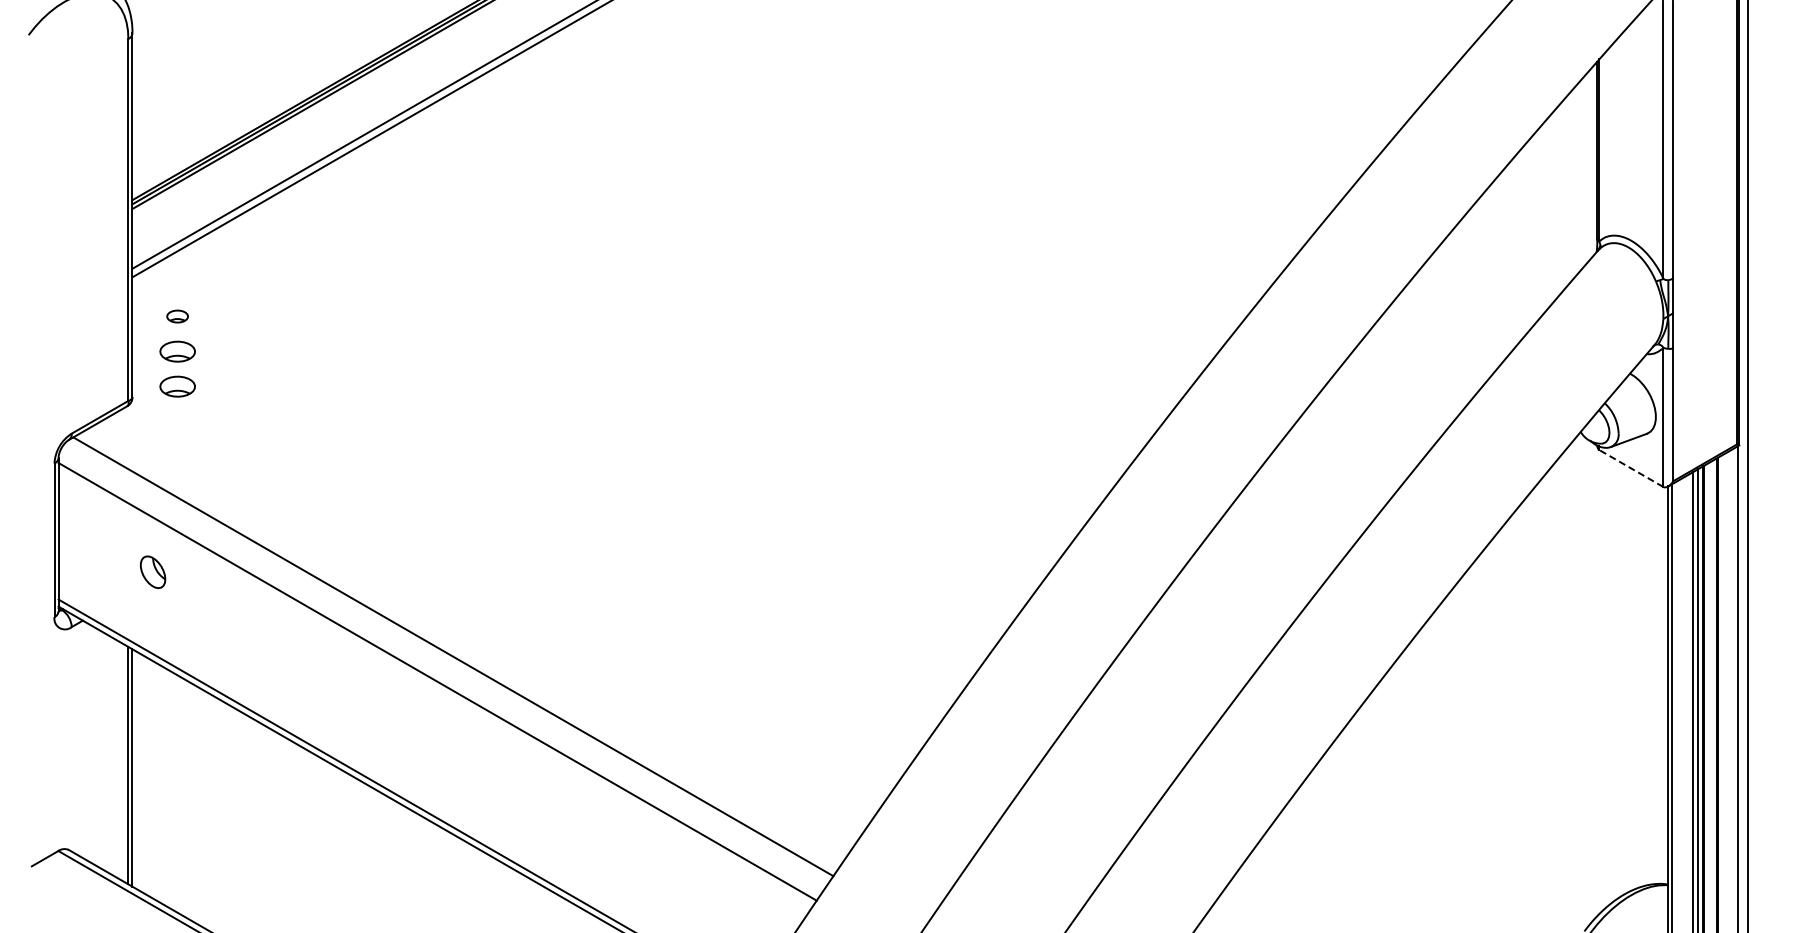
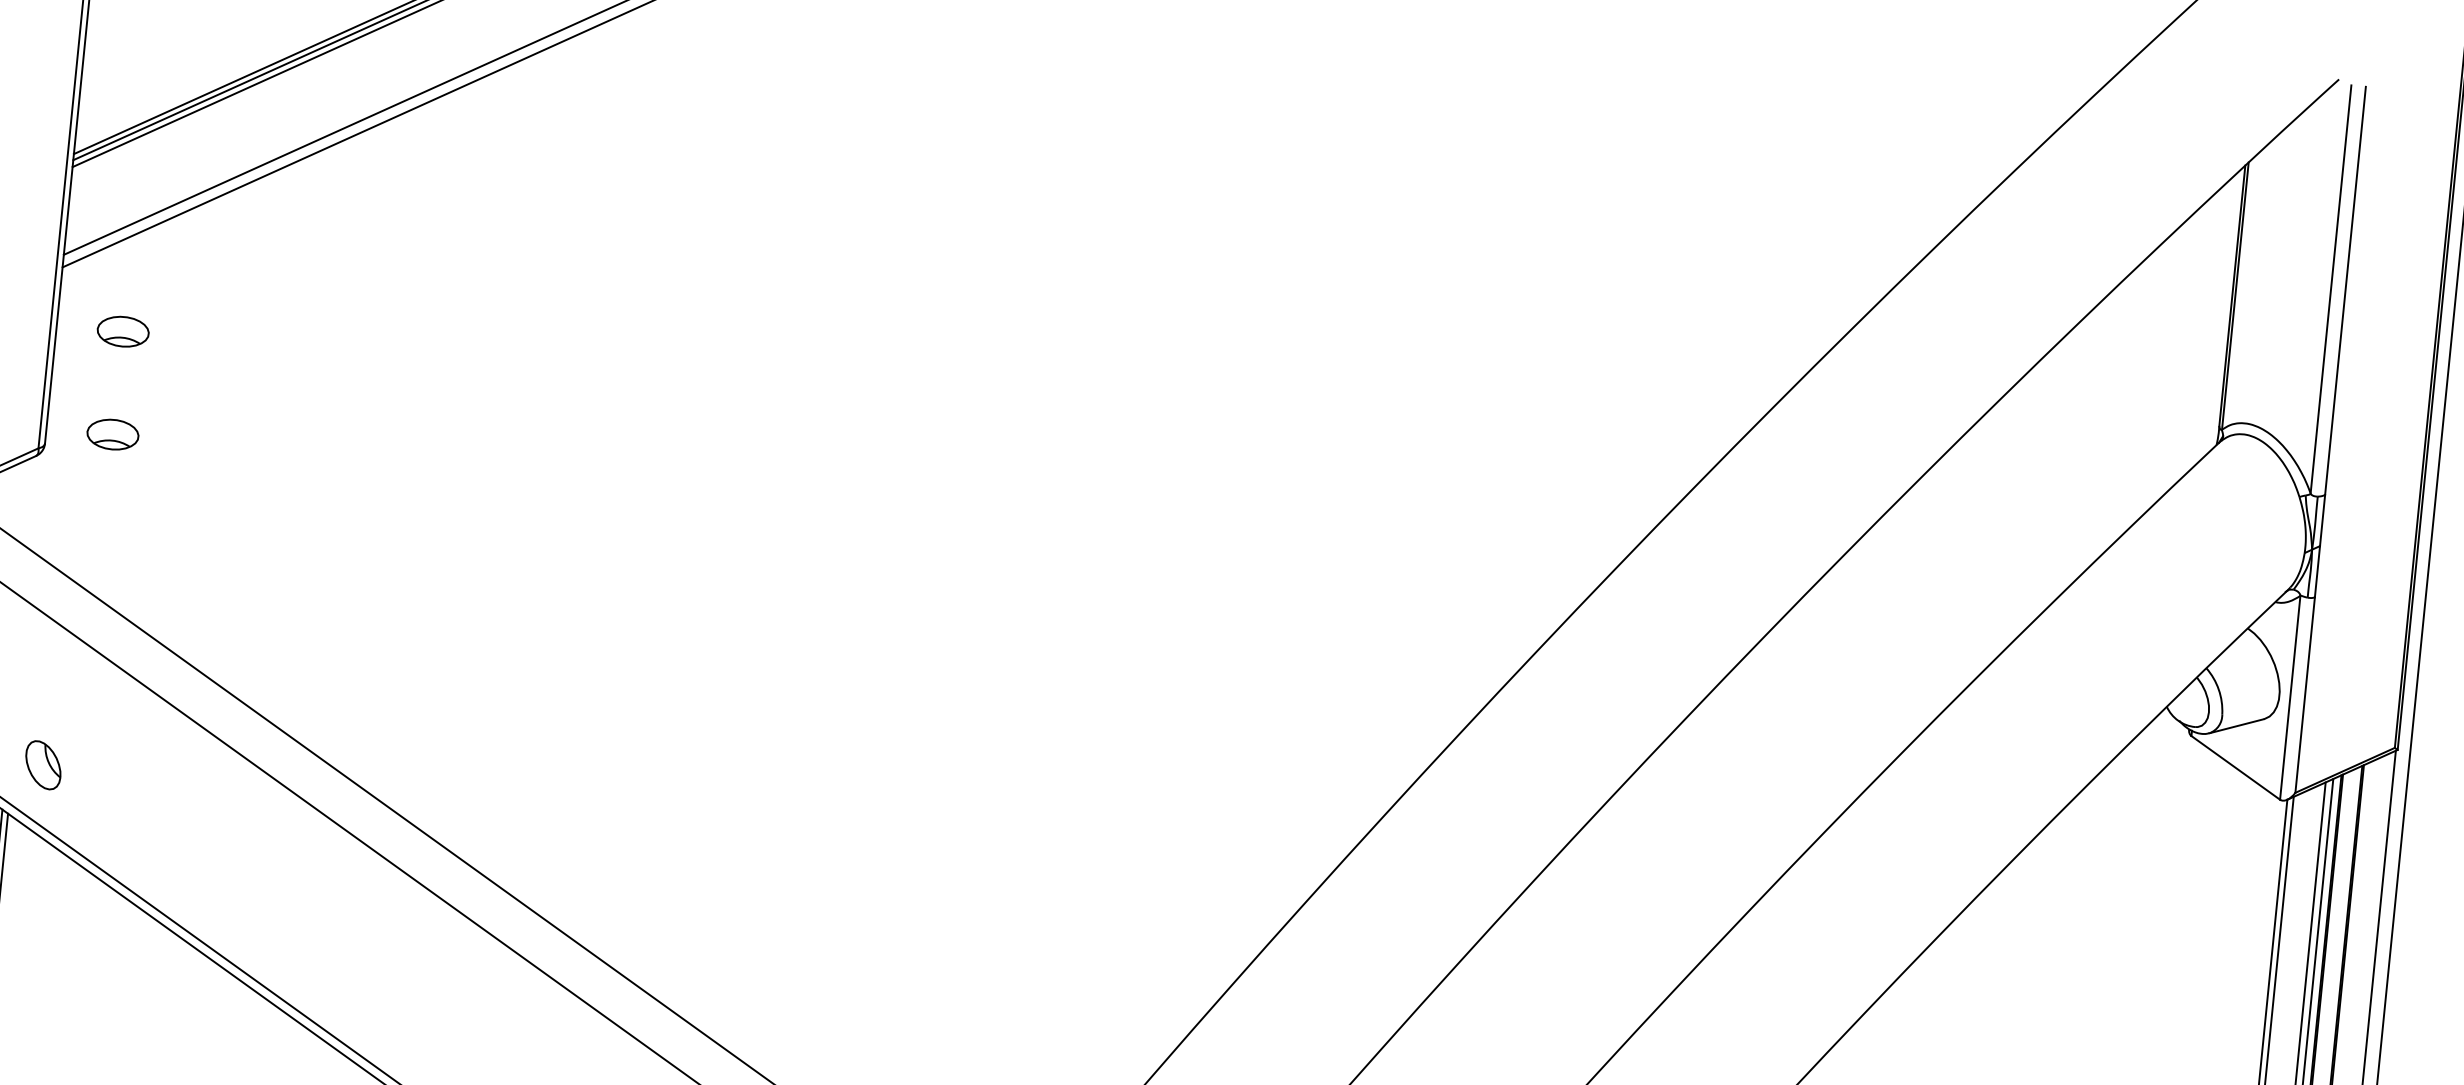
part: (177, 316) -> (122, 331), size x1.67
part: (177, 351) -> (117, 382), removed
line: (1631, 468) -> (2236, 767), dashed -> solid
part: (153, 571) -> (44, 764), moved

